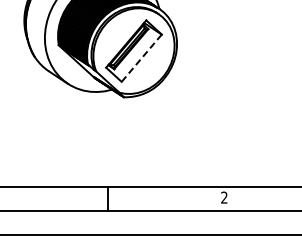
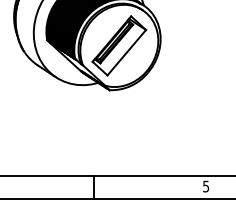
line: (142, 57) -> (127, 52), dashed -> solid
text: (224, 197) -> (206, 186), 2 -> 5

